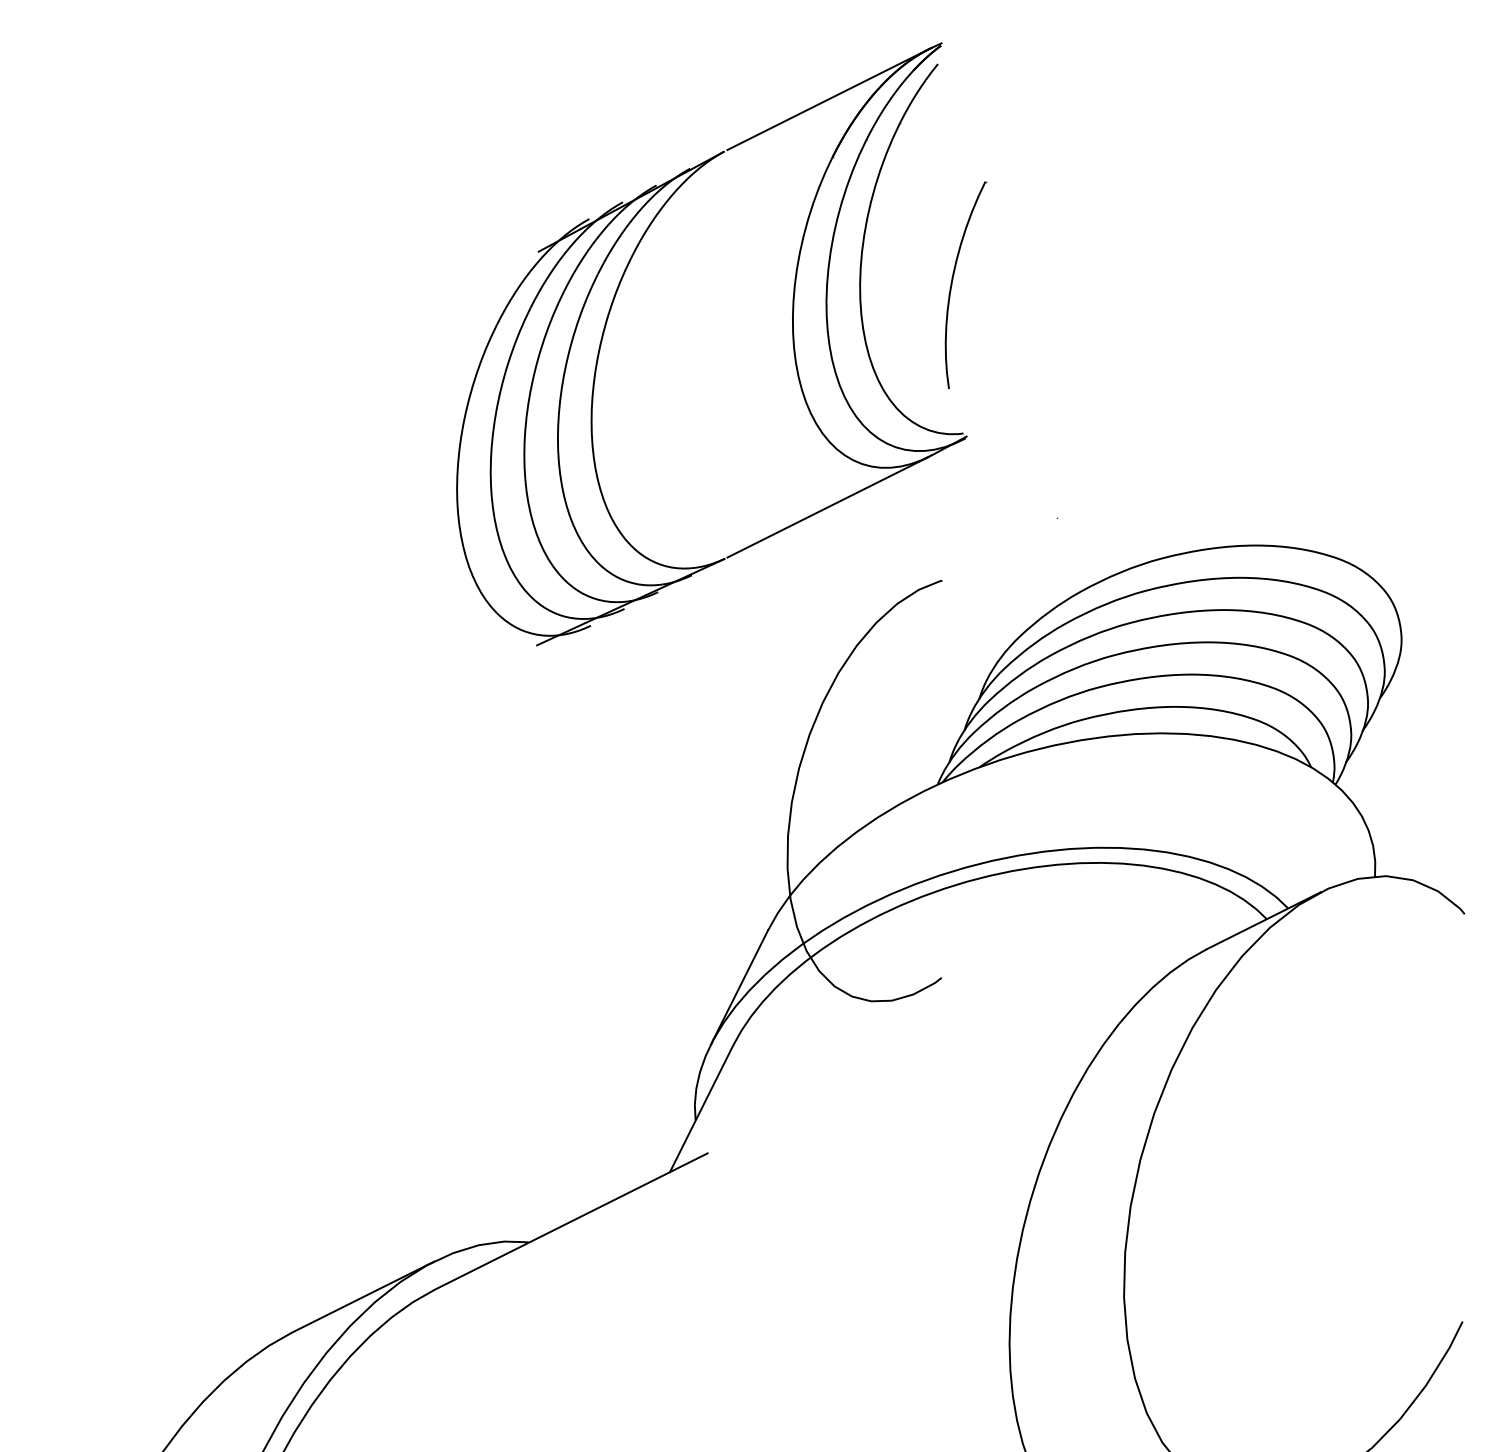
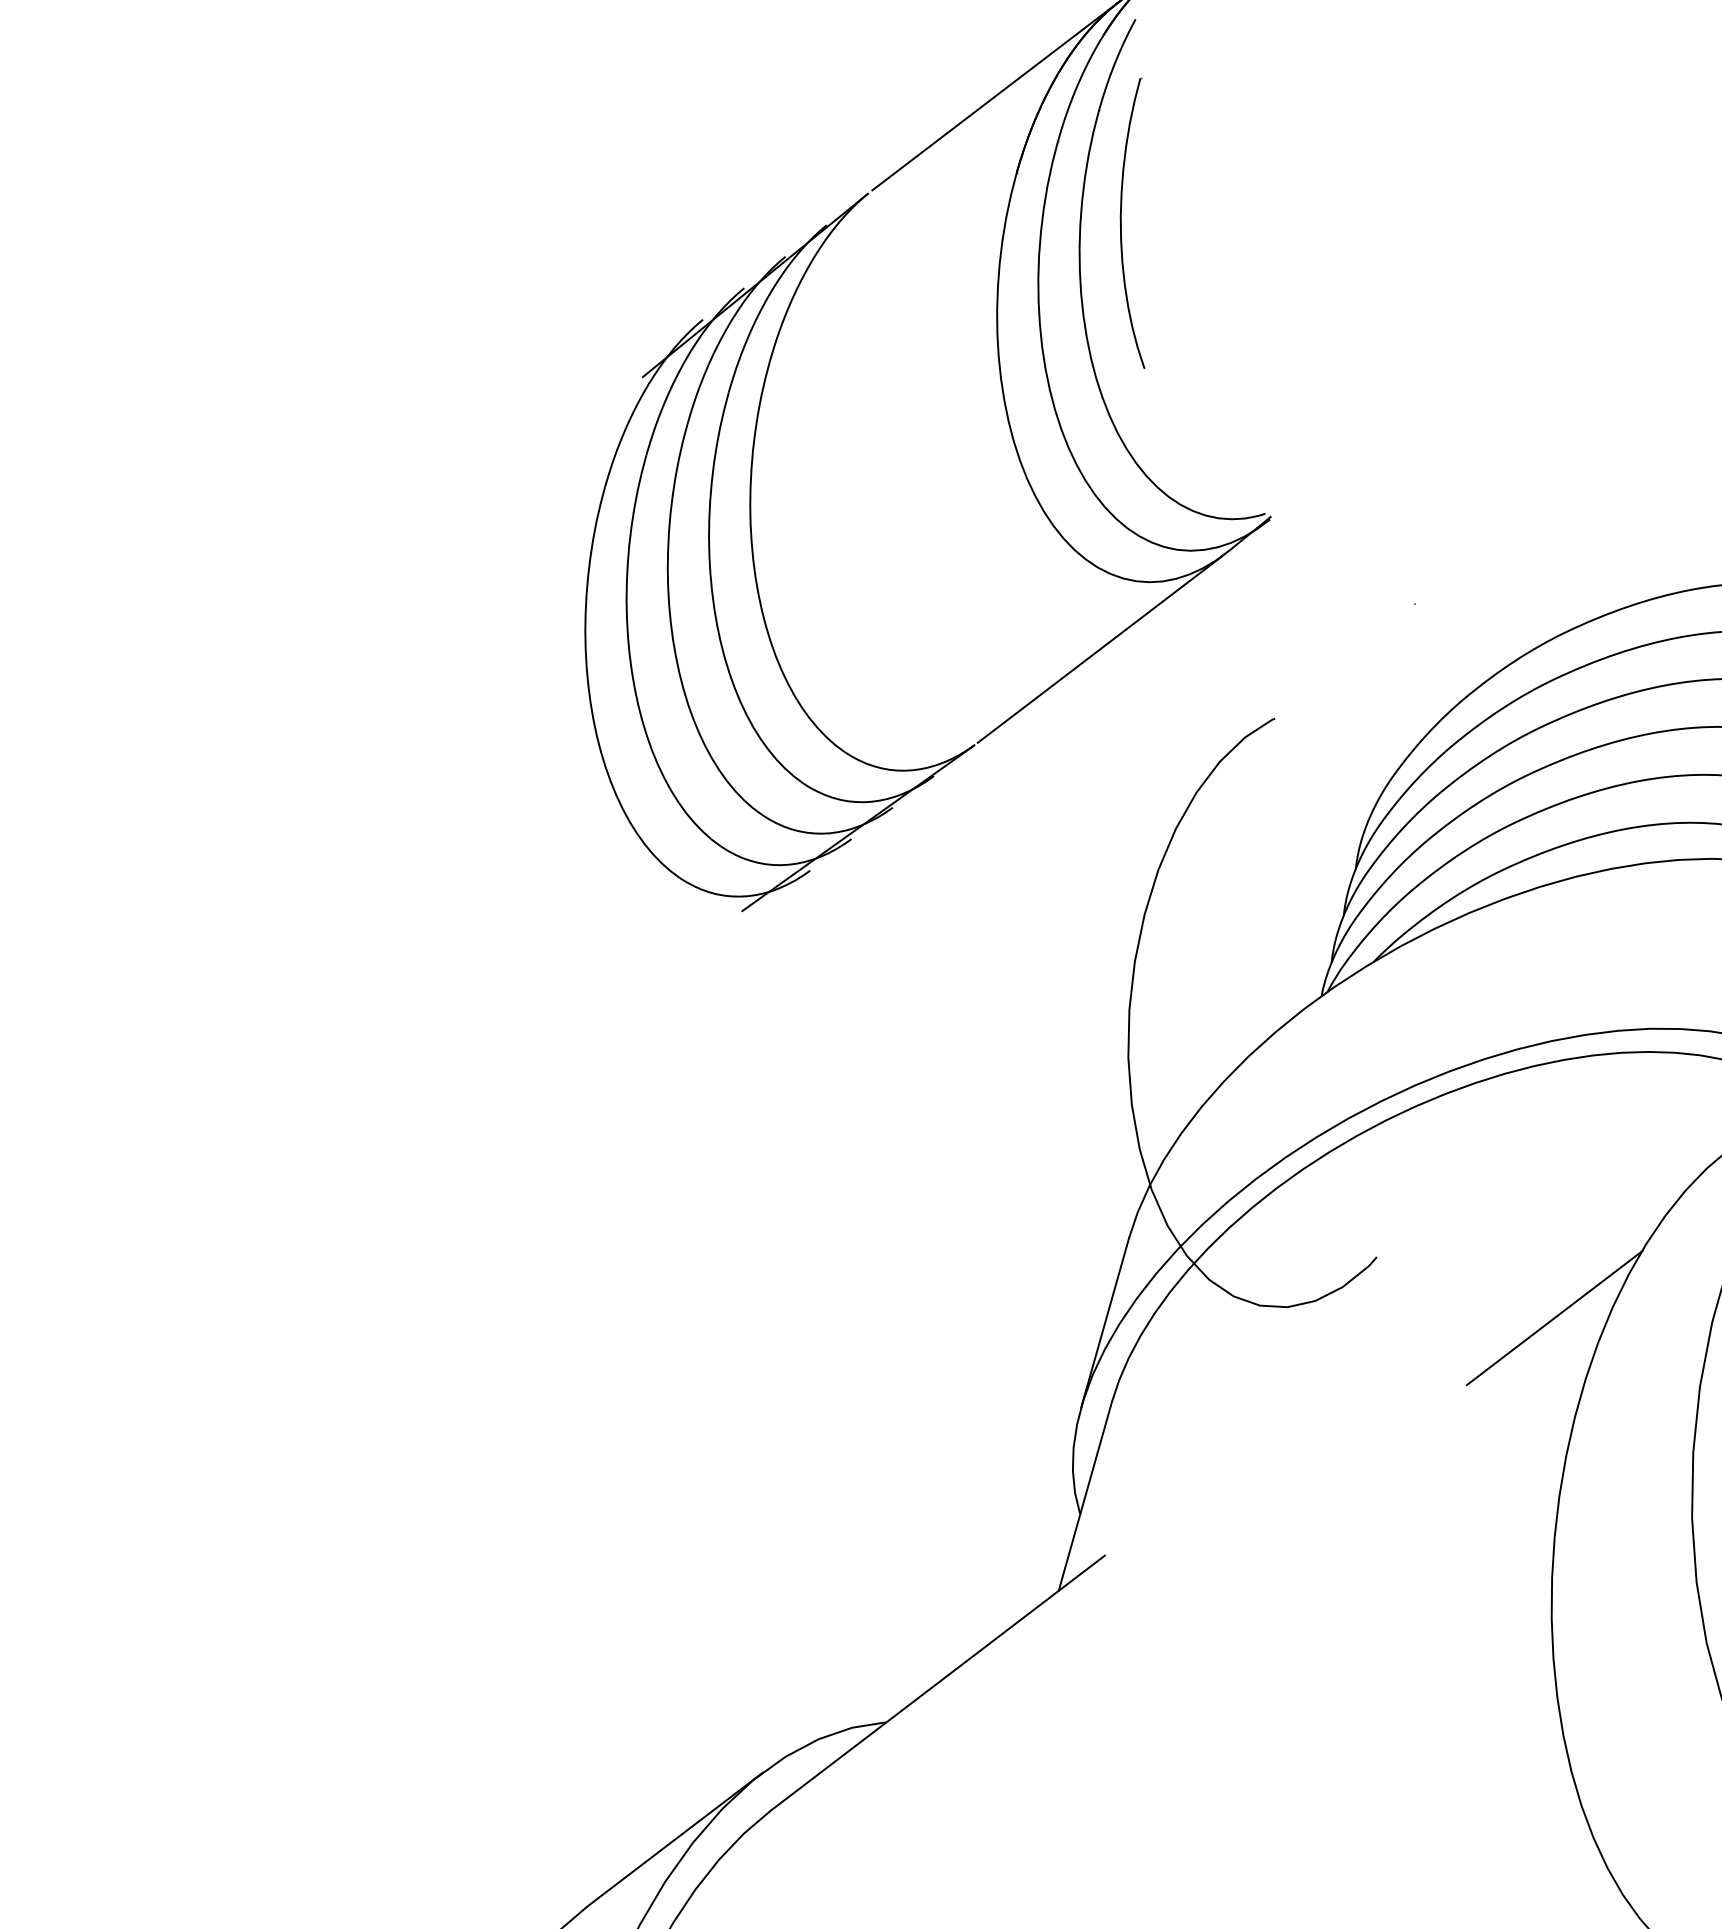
part: (953, 280) -> (1122, 220), moved
line: (1059, 1045) -> (1554, 1318), added

